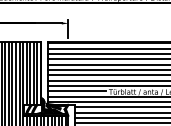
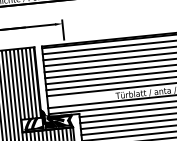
line: (76, 91) -> (79, 99), removed

